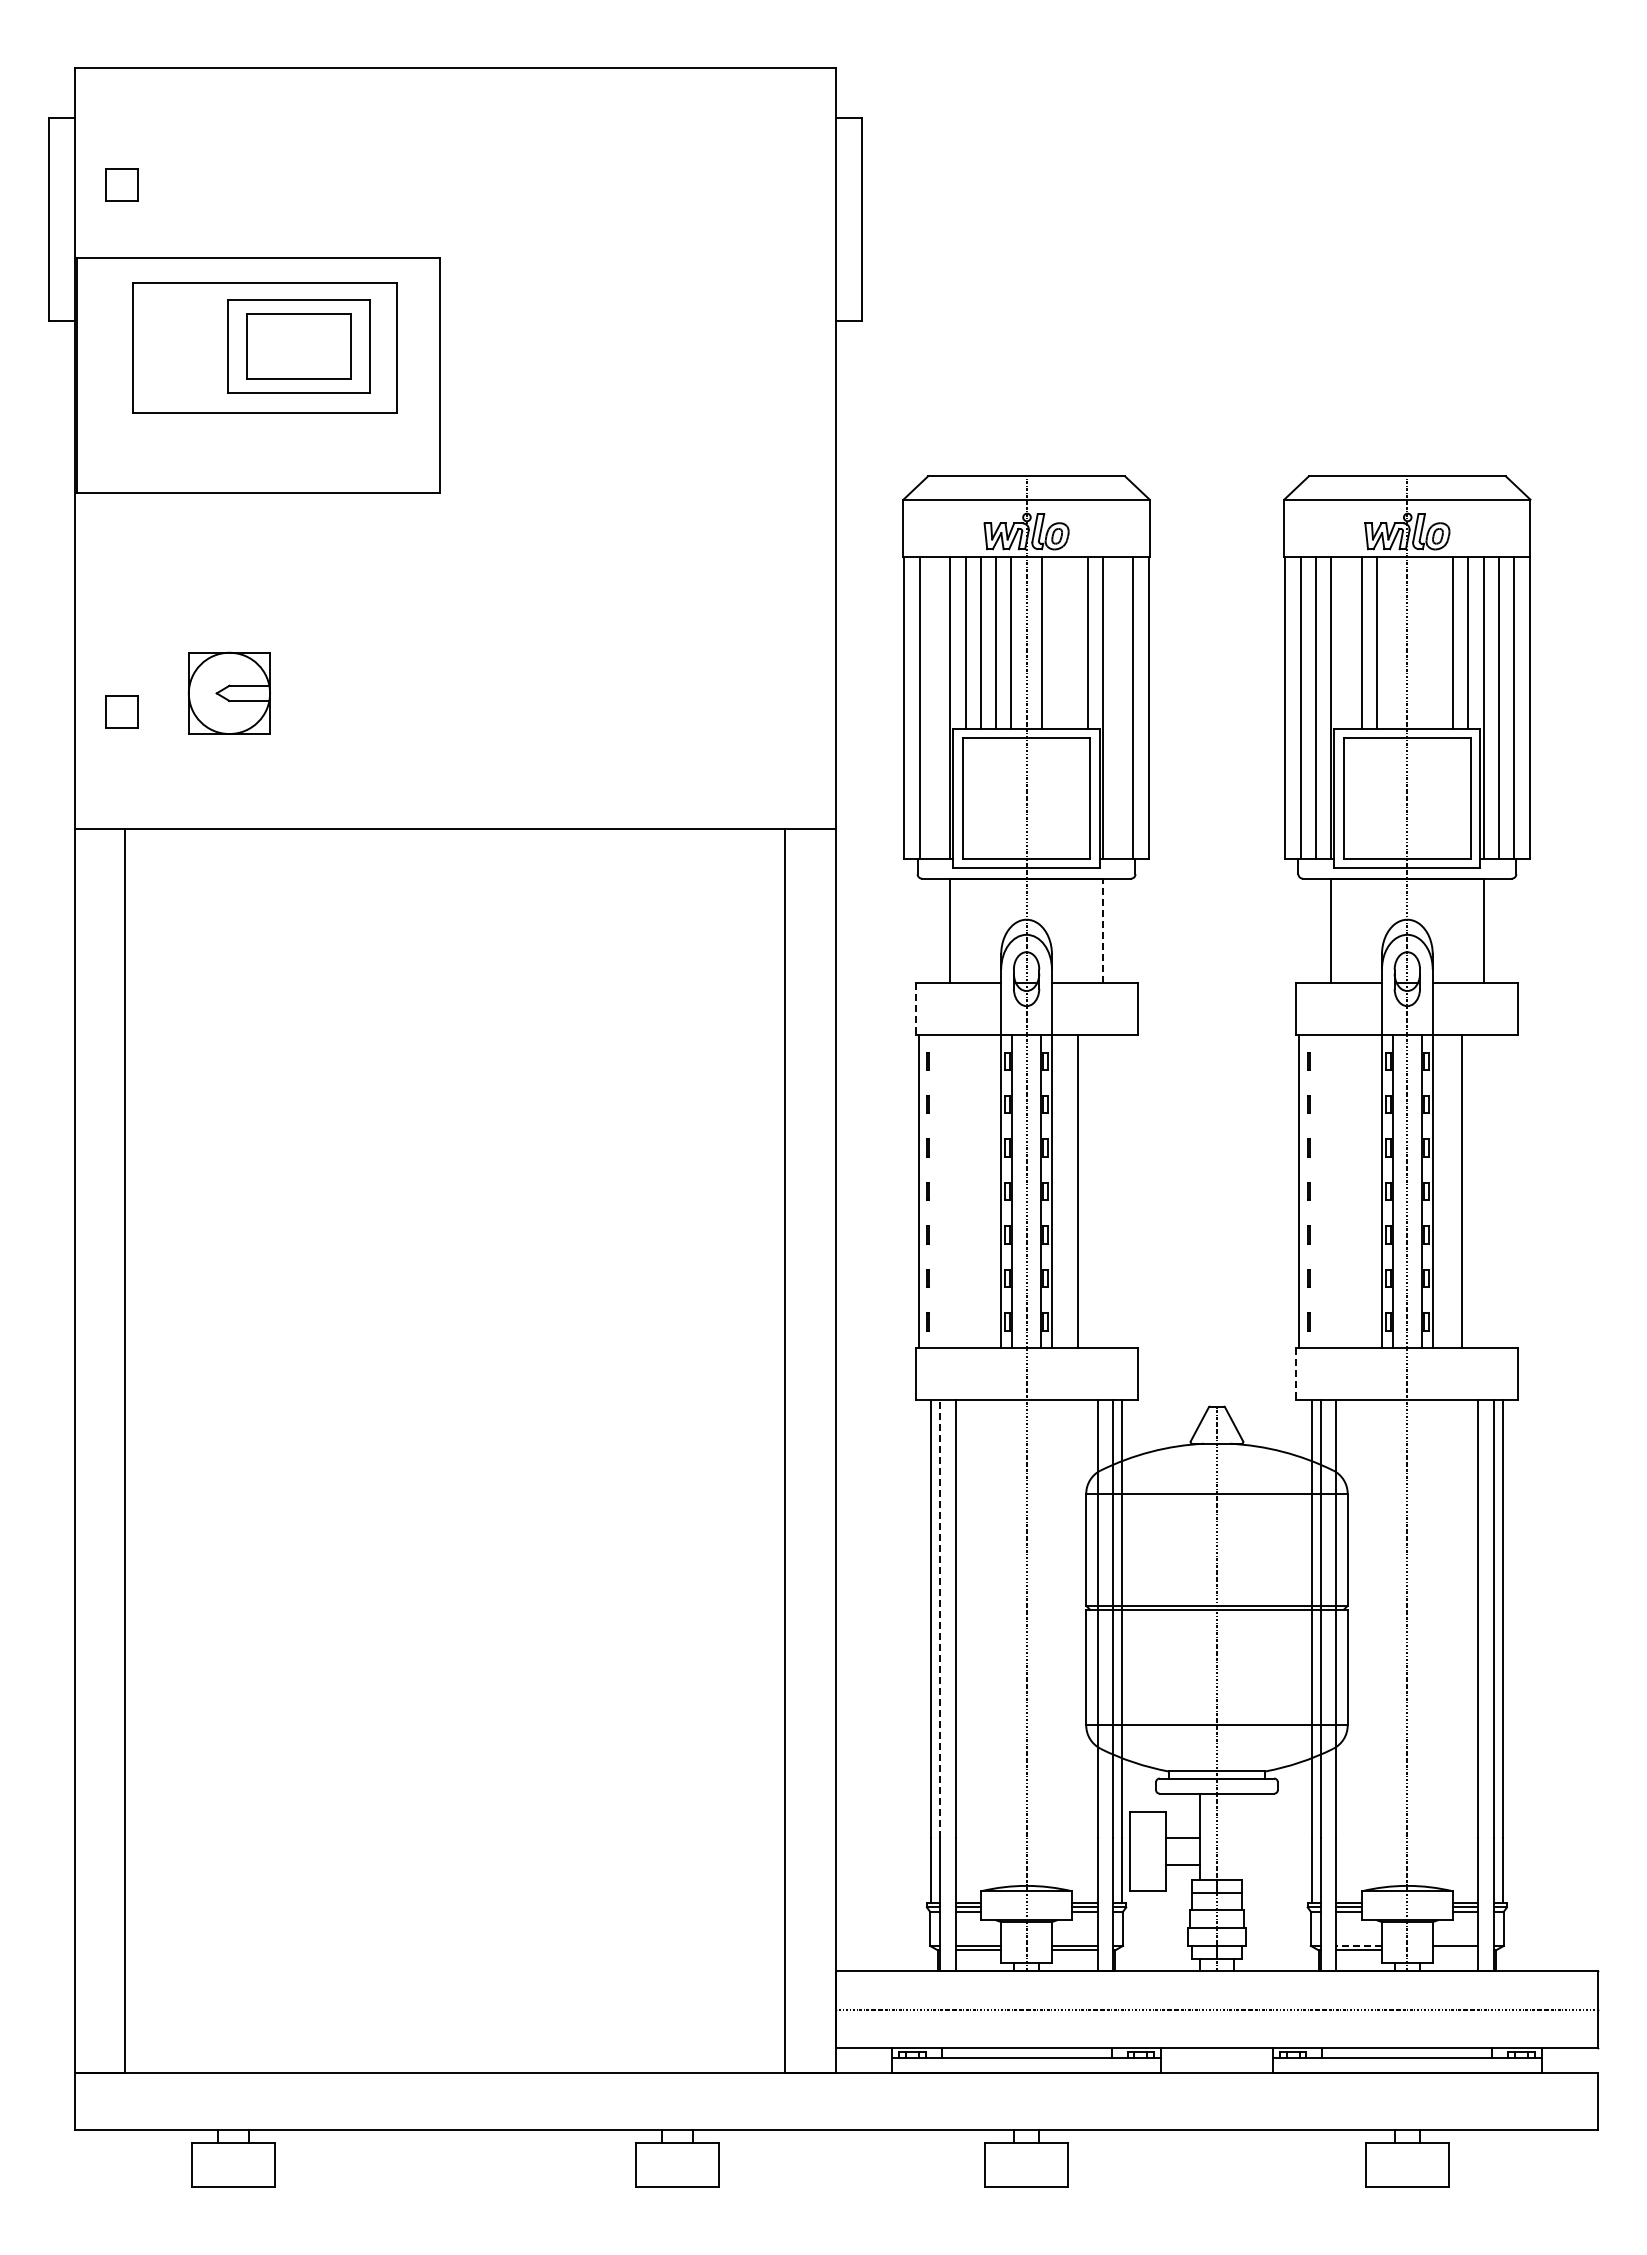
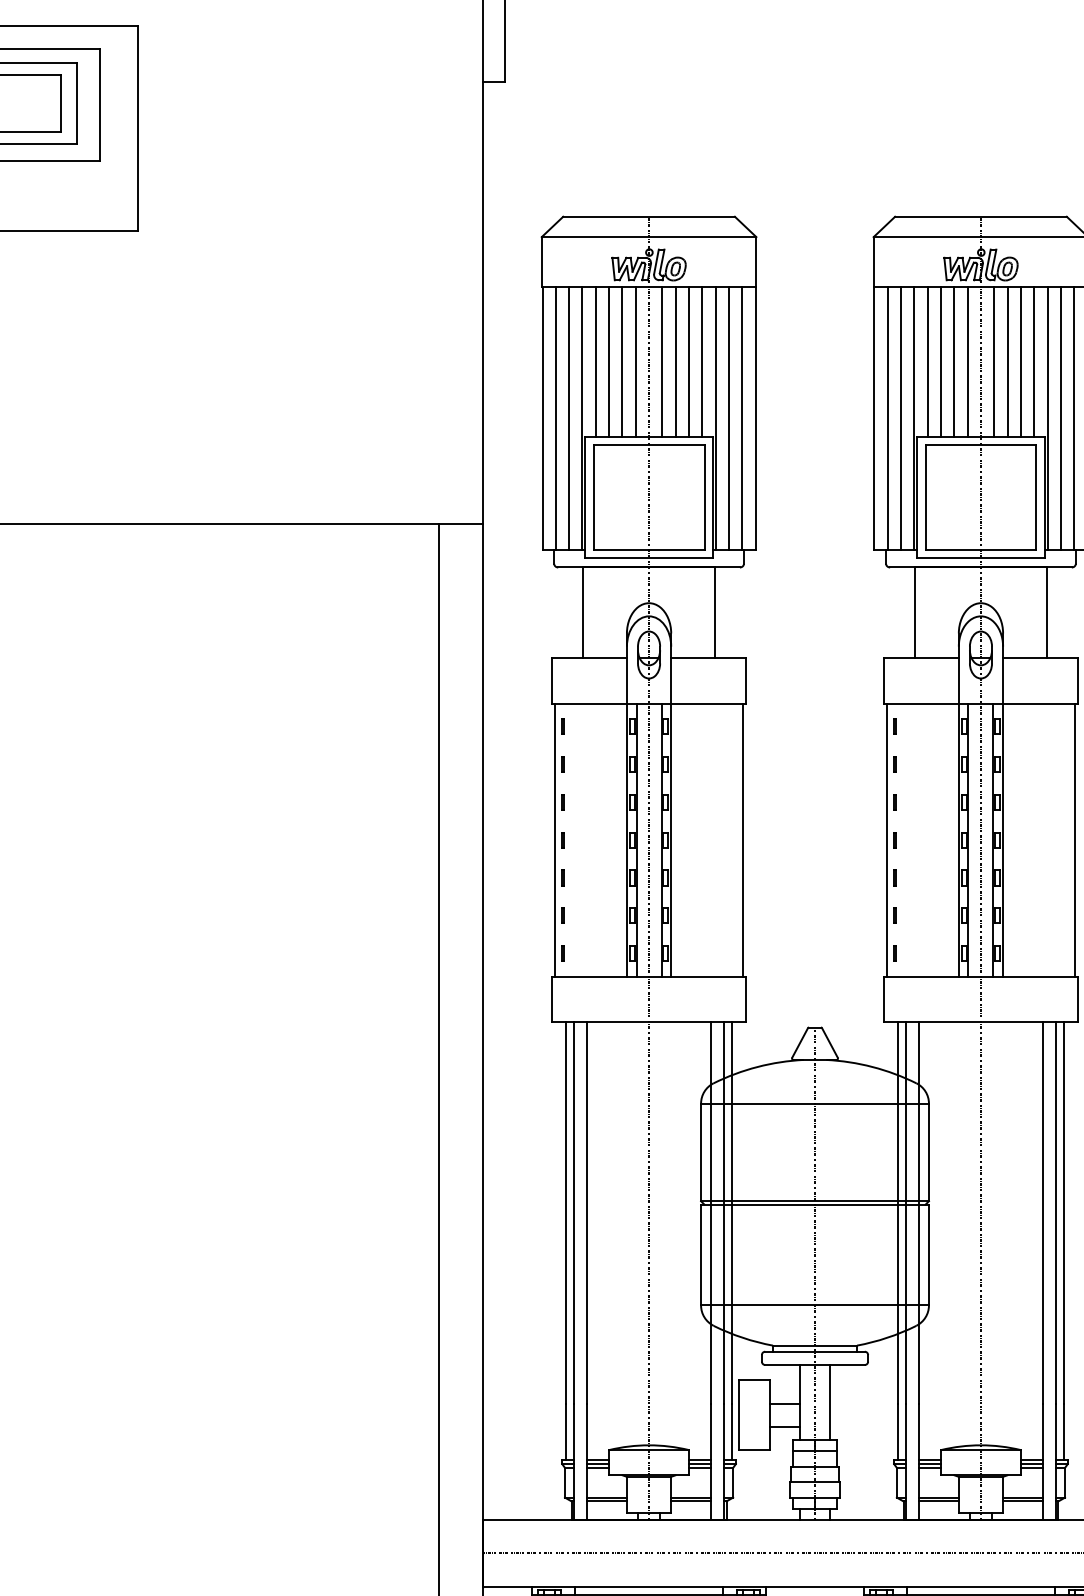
line: (1057, 642) -> (676, 361), added
line: (1072, 642) -> (689, 361), added
line: (1346, 642) -> (927, 361), added
line: (1392, 642) -> (968, 361), added
line: (1422, 642) -> (994, 361), added
line: (1437, 642) -> (1007, 361), added
line: (934, 707) -> (568, 418), added
line: (1118, 707) -> (729, 418), added
line: (1102, 930) -> (715, 612), dashed -> solid
line: (915, 1009) -> (552, 681), dashed -> solid
line: (1078, 1191) -> (743, 840), moved
line: (1462, 1191) -> (1075, 840), moved
line: (1296, 1374) -> (884, 999), dashed -> solid
line: (940, 1618) -> (574, 1212), dashed -> solid
line: (1233, 1836) -> (829, 1402), added
line: (1359, 1945) -> (939, 1497), dashed -> solid
line: (1455, 1950) -> (1022, 1501), added

